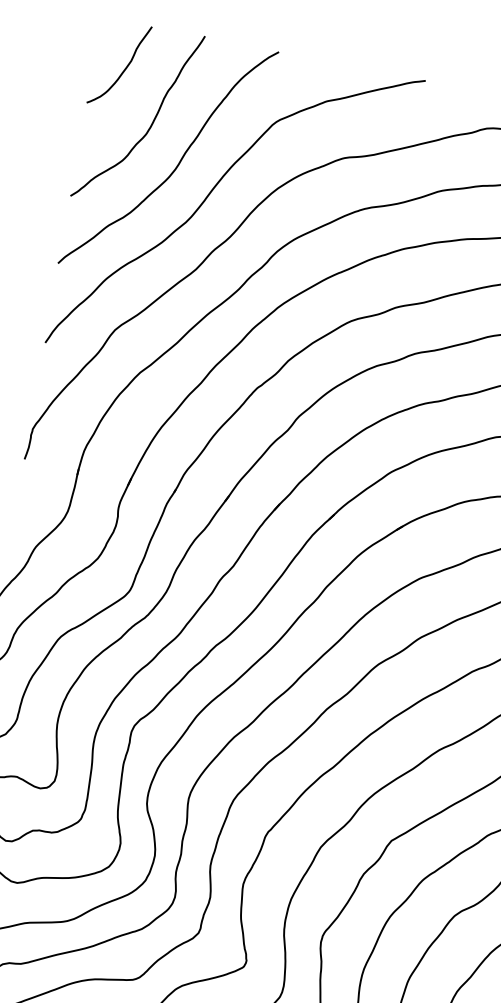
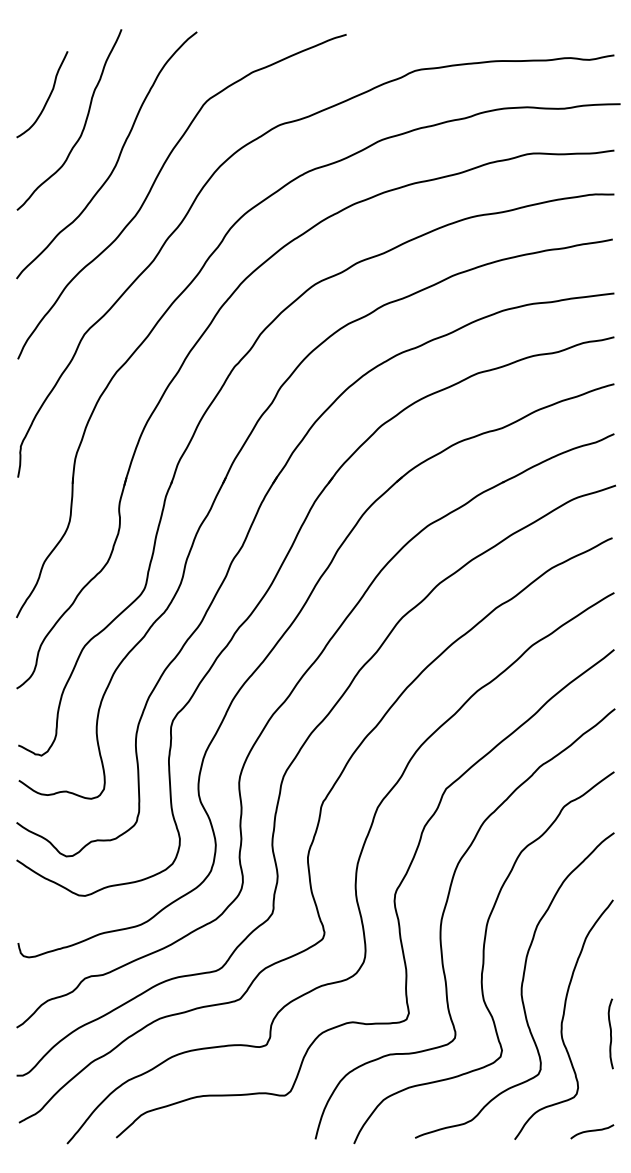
curve: (125, 67) -> (48, 96), moved

